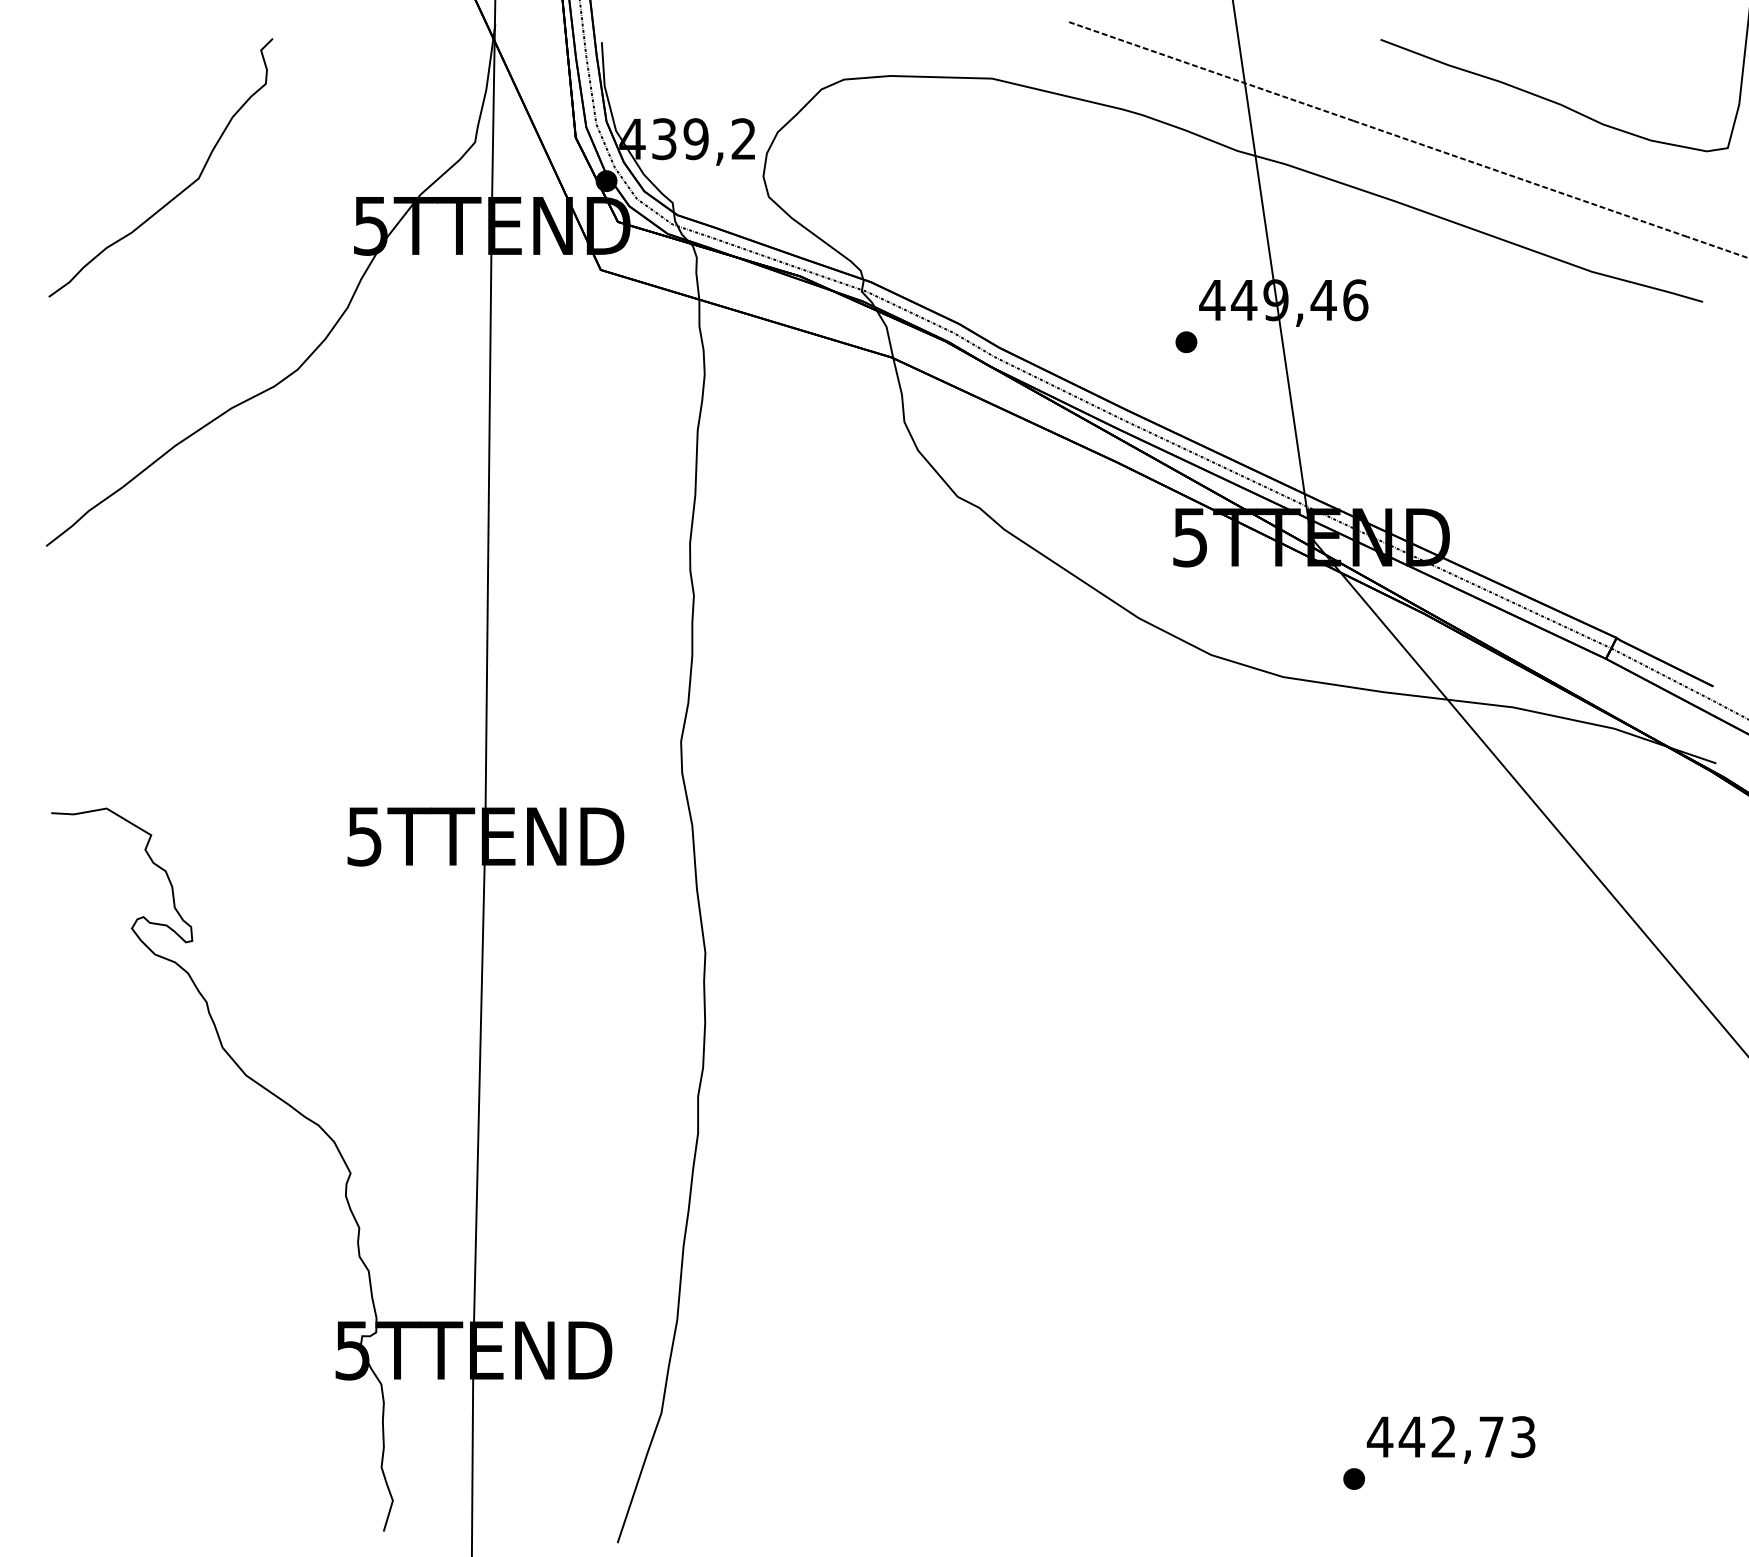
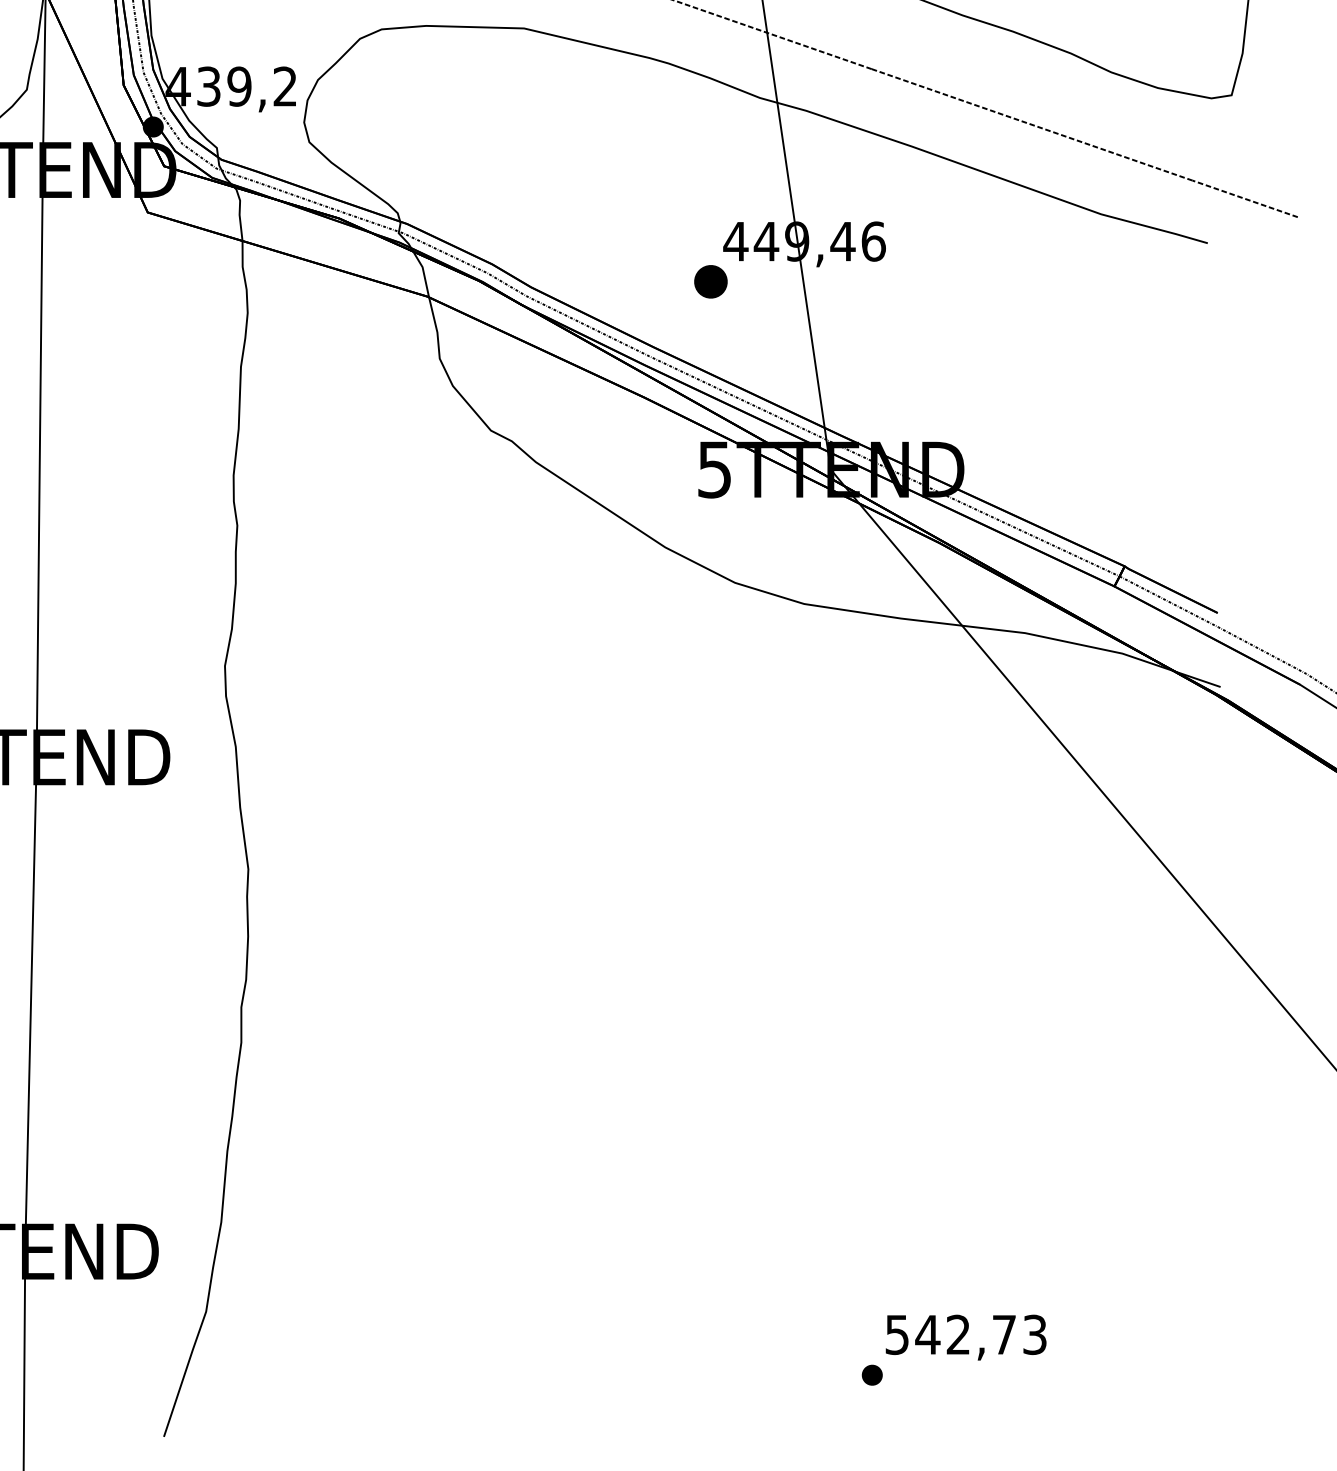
part: (1186, 342) -> (711, 282), size x1.6
text: (1379, 1437) -> (896, 1335), 442,73 -> 542,73

